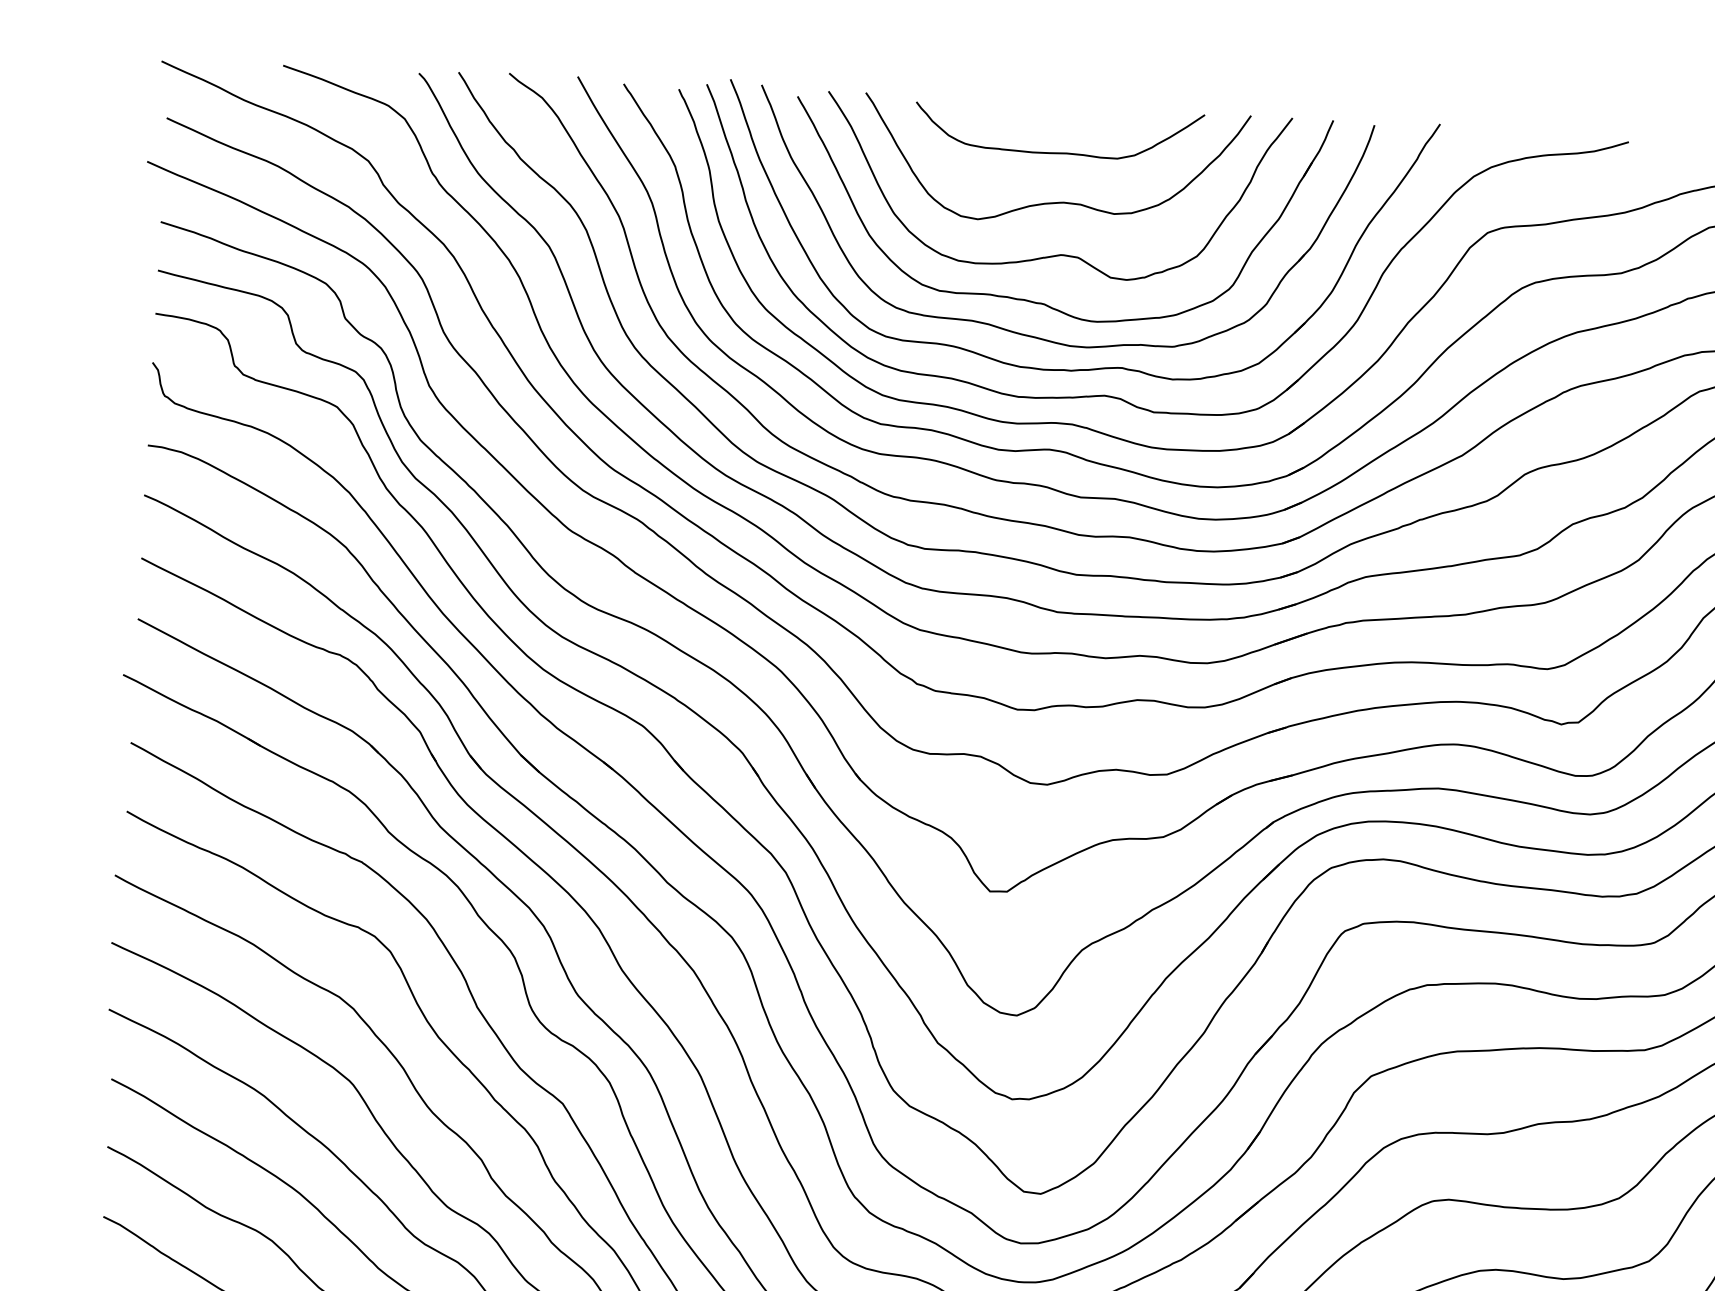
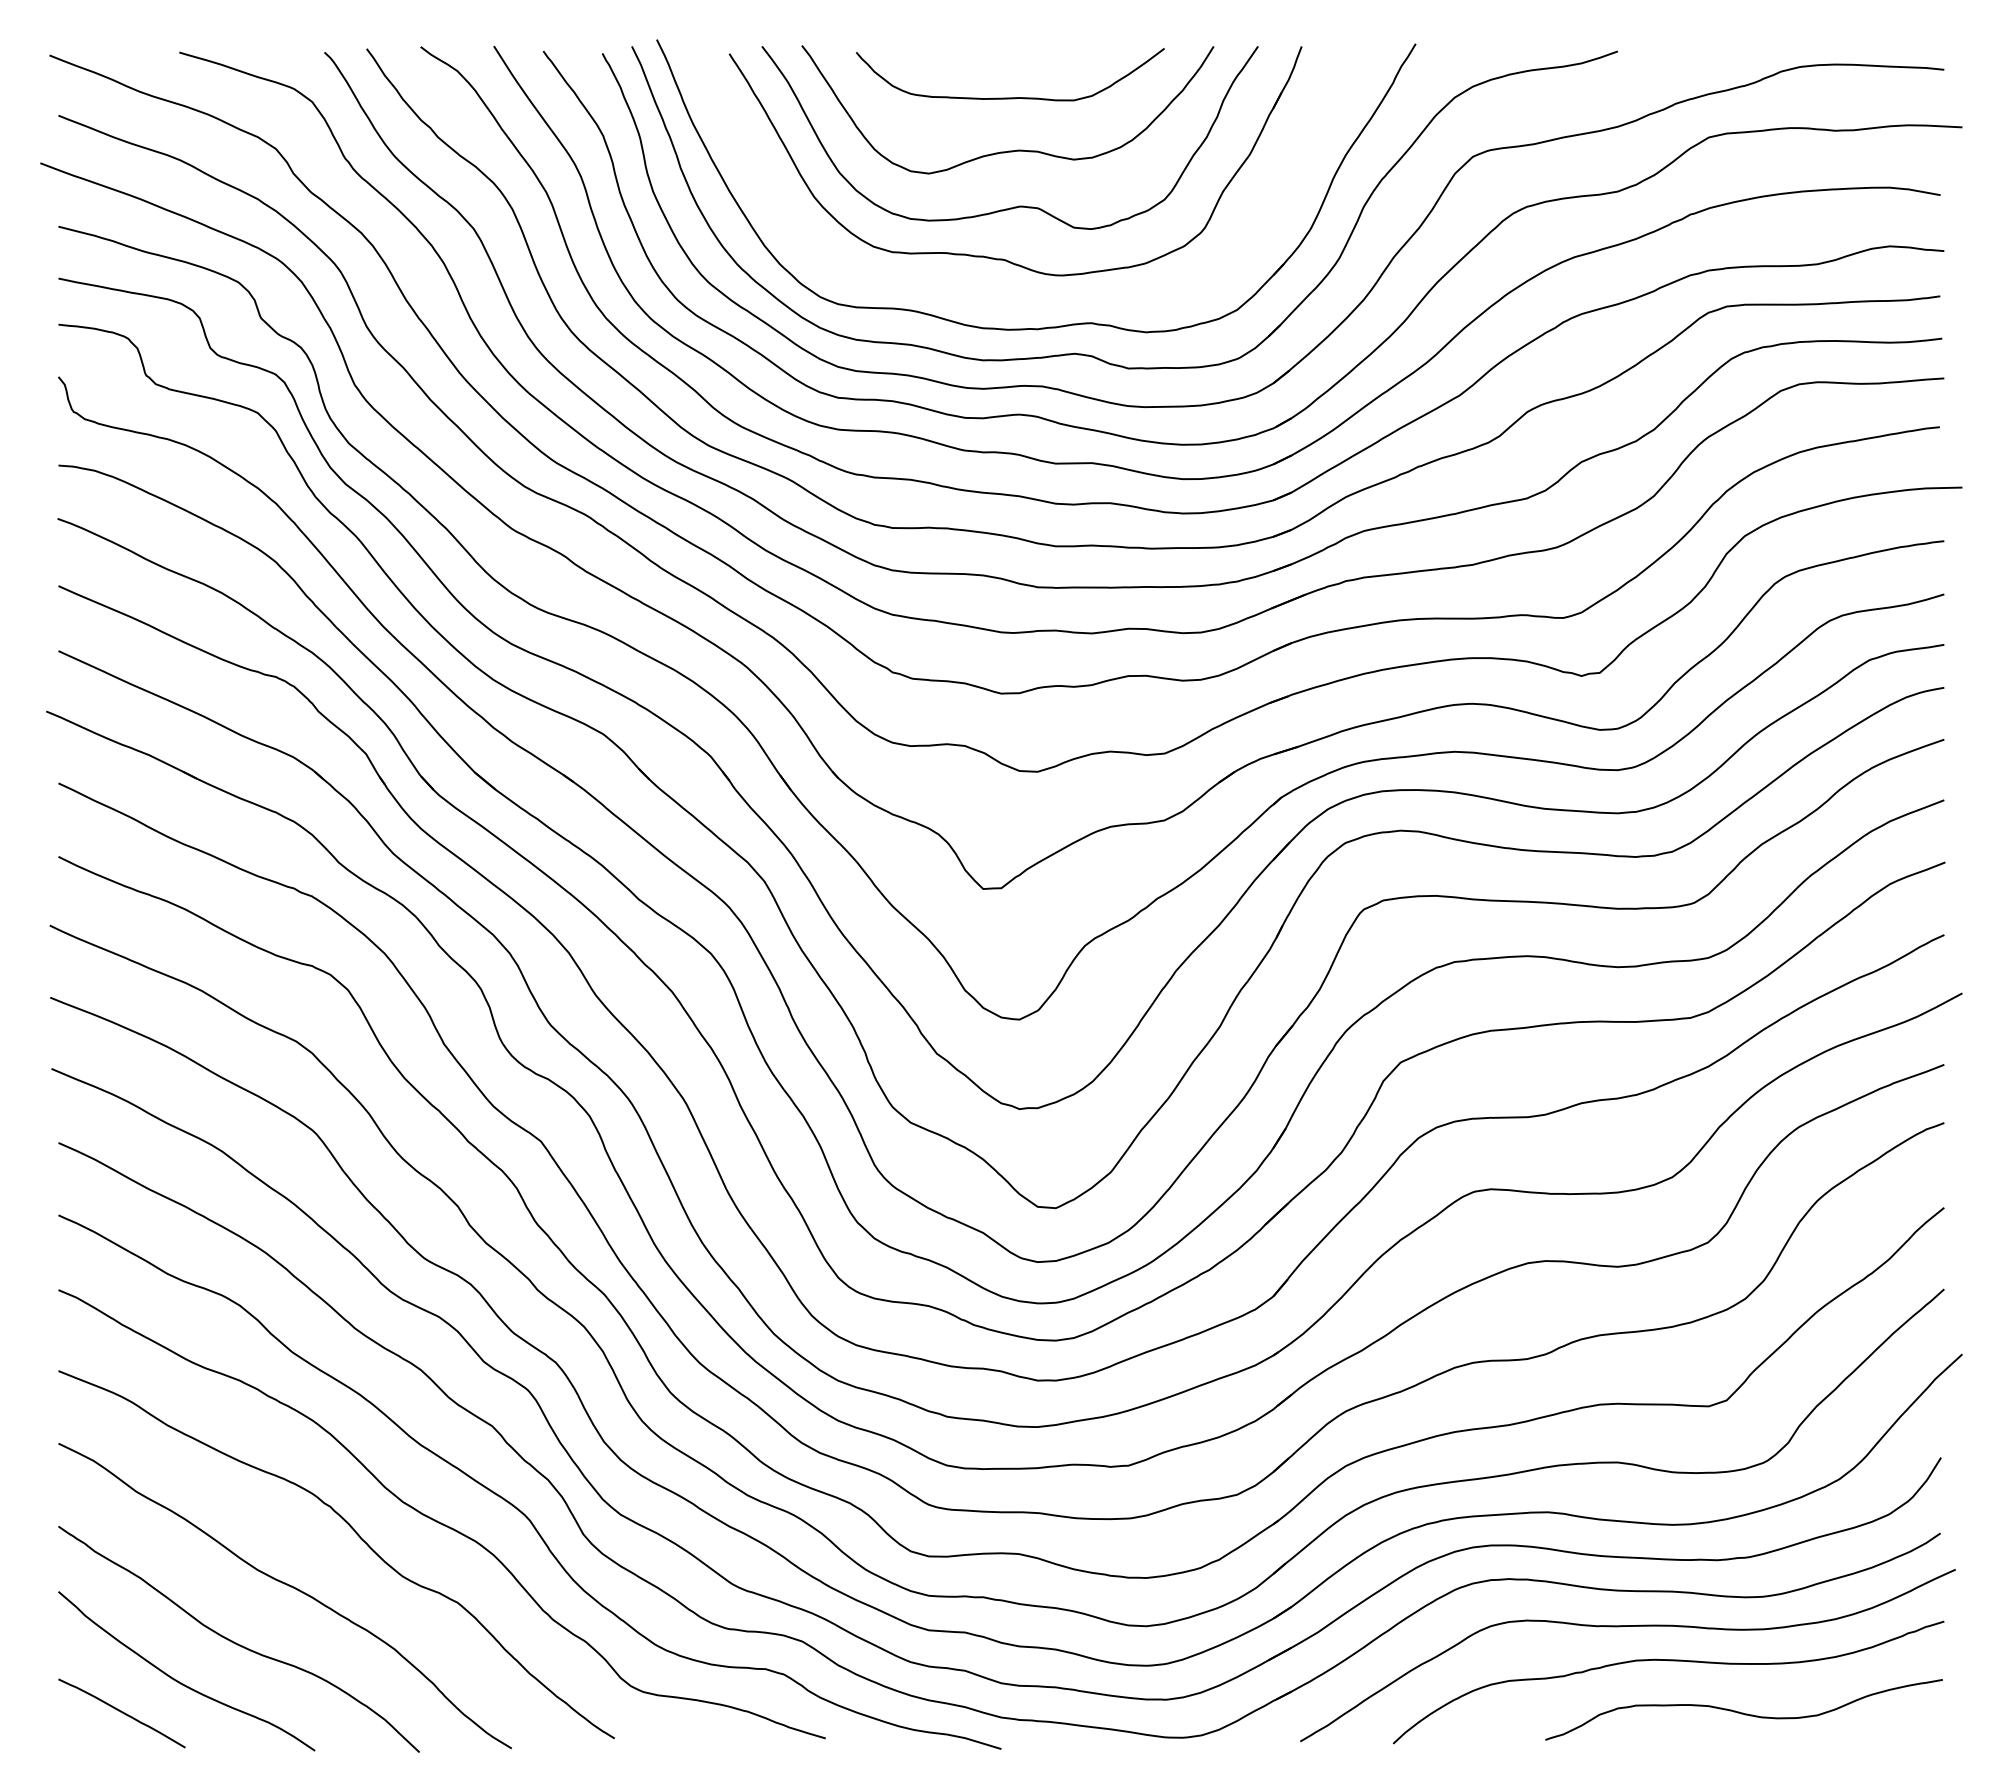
part: (1034, 336) -> (996, 294), removed

